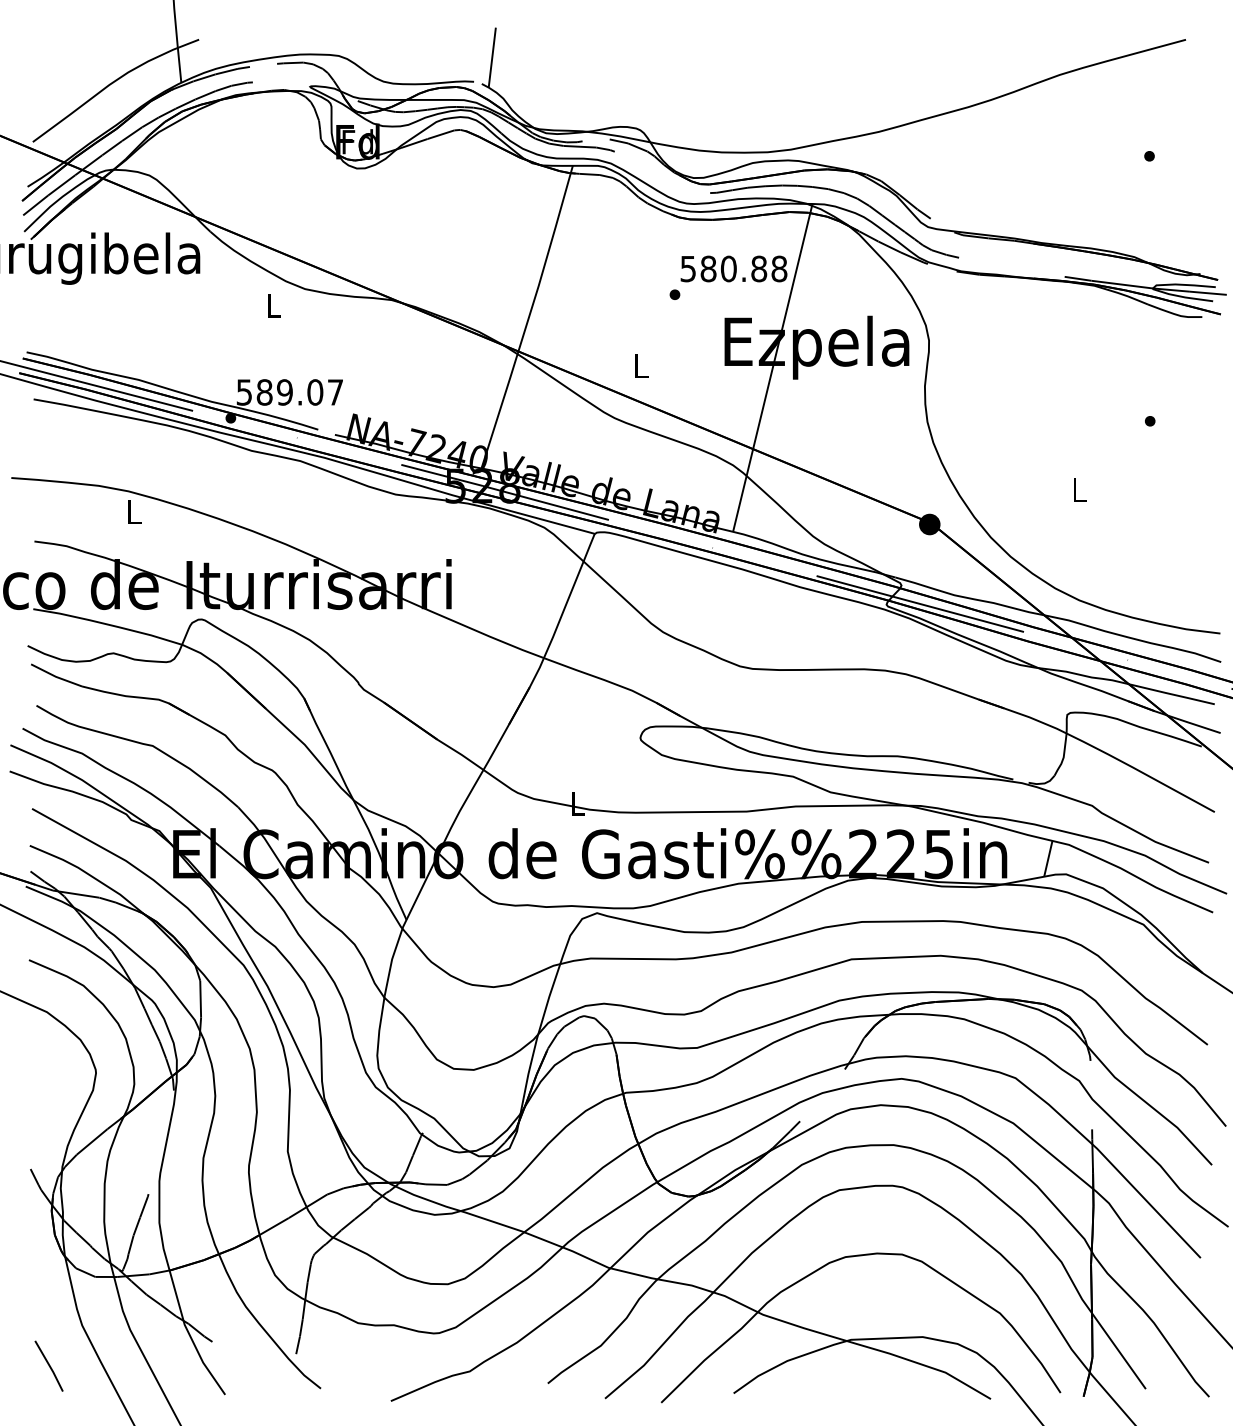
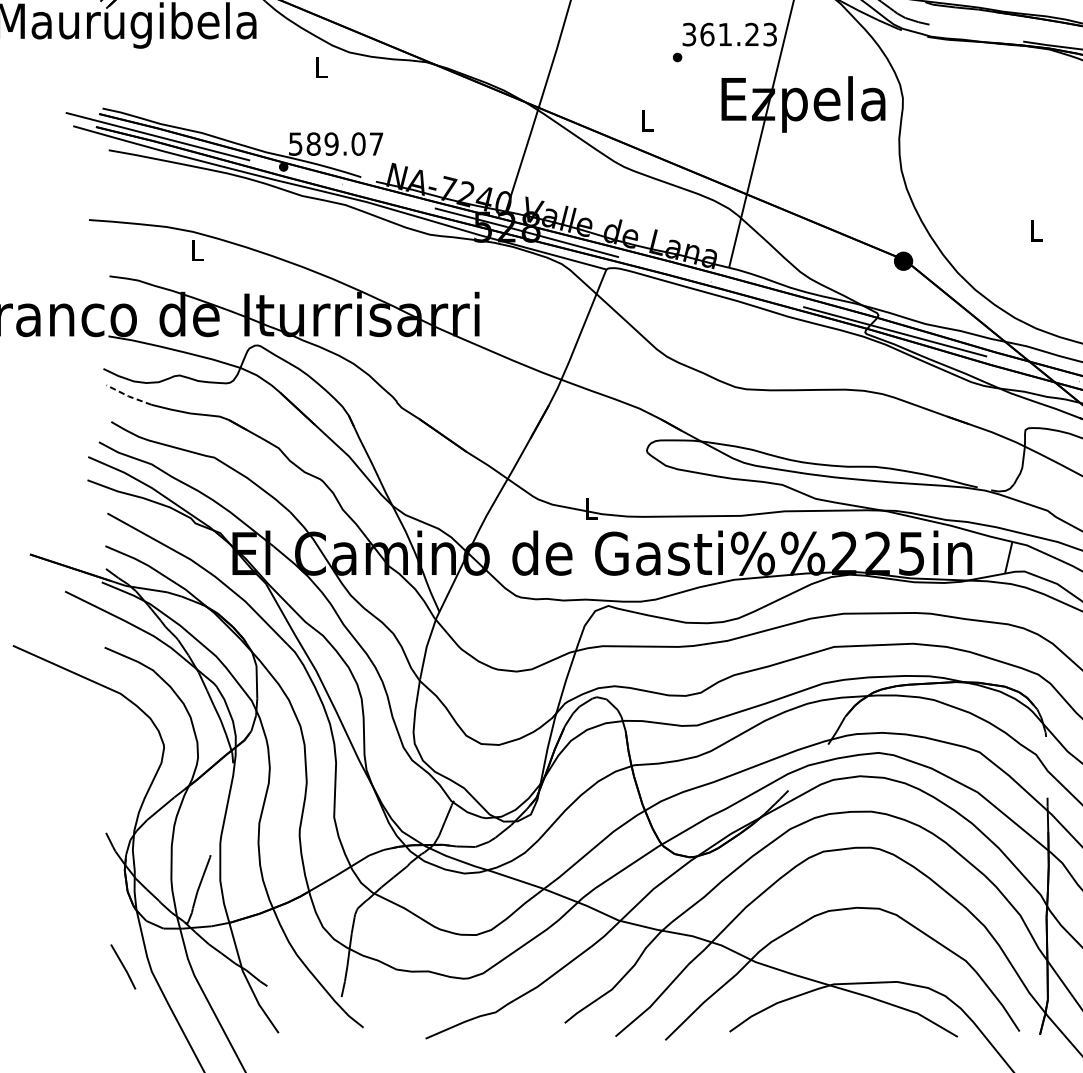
text: (734, 268) -> (730, 34), 580.88 -> 361.23
line: (55, 676) -> (128, 396), solid -> dashed
line: (48, 1365) -> (122, 966), moved

